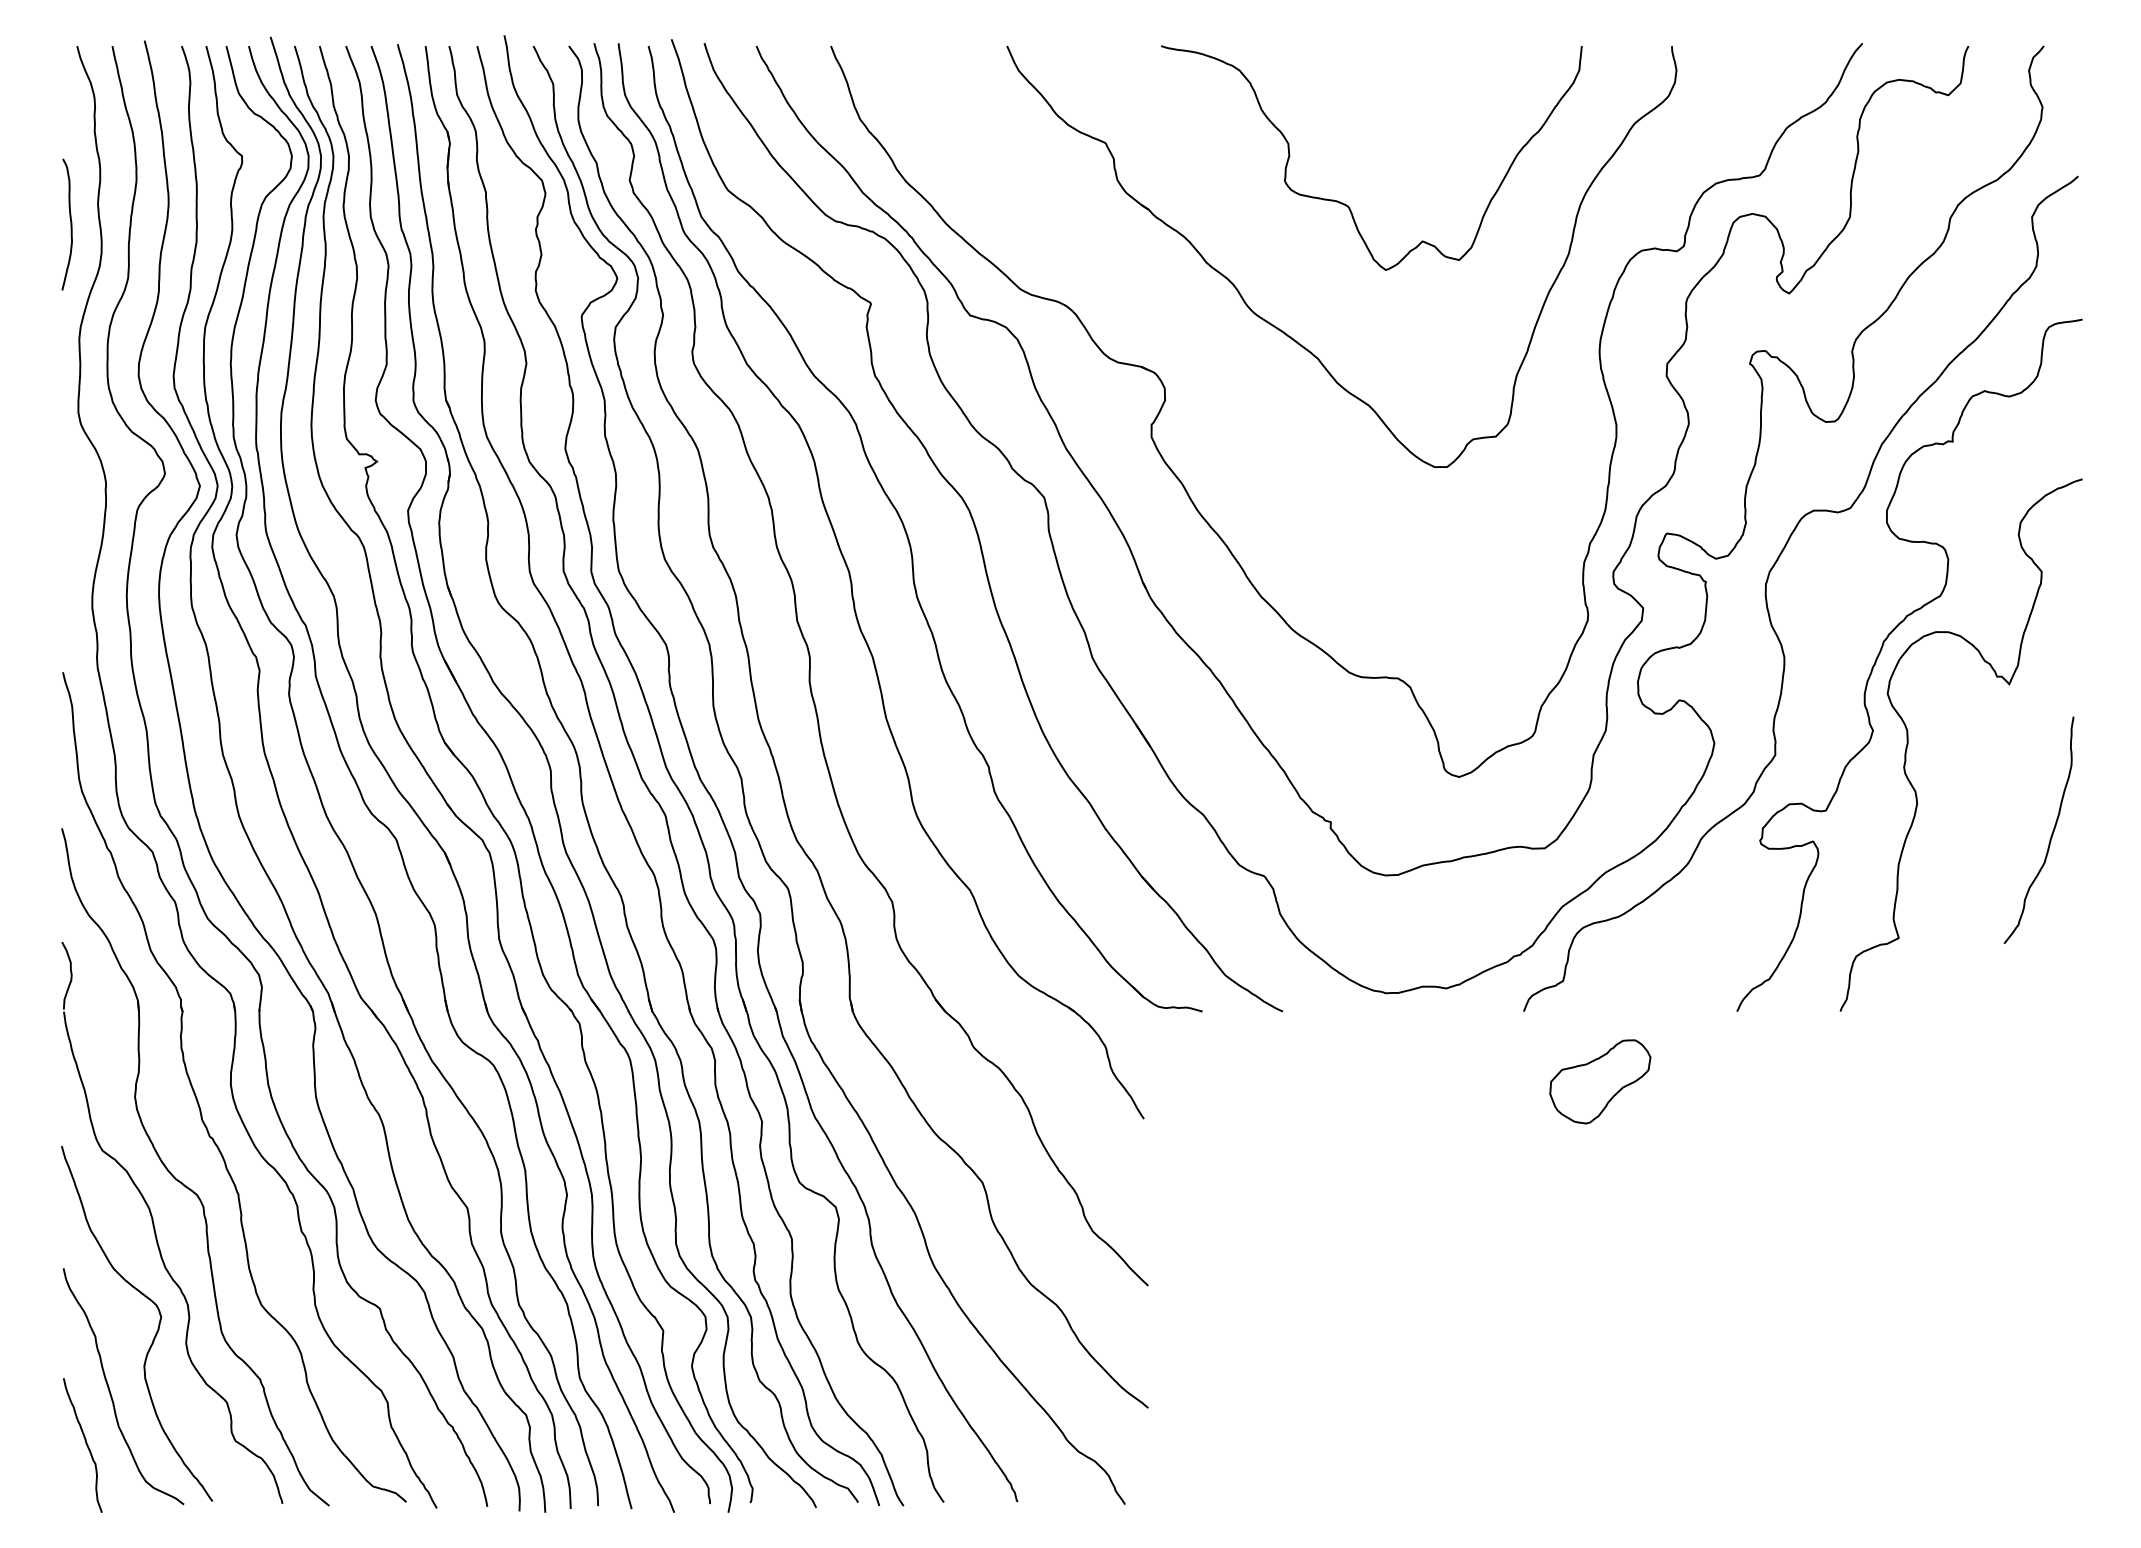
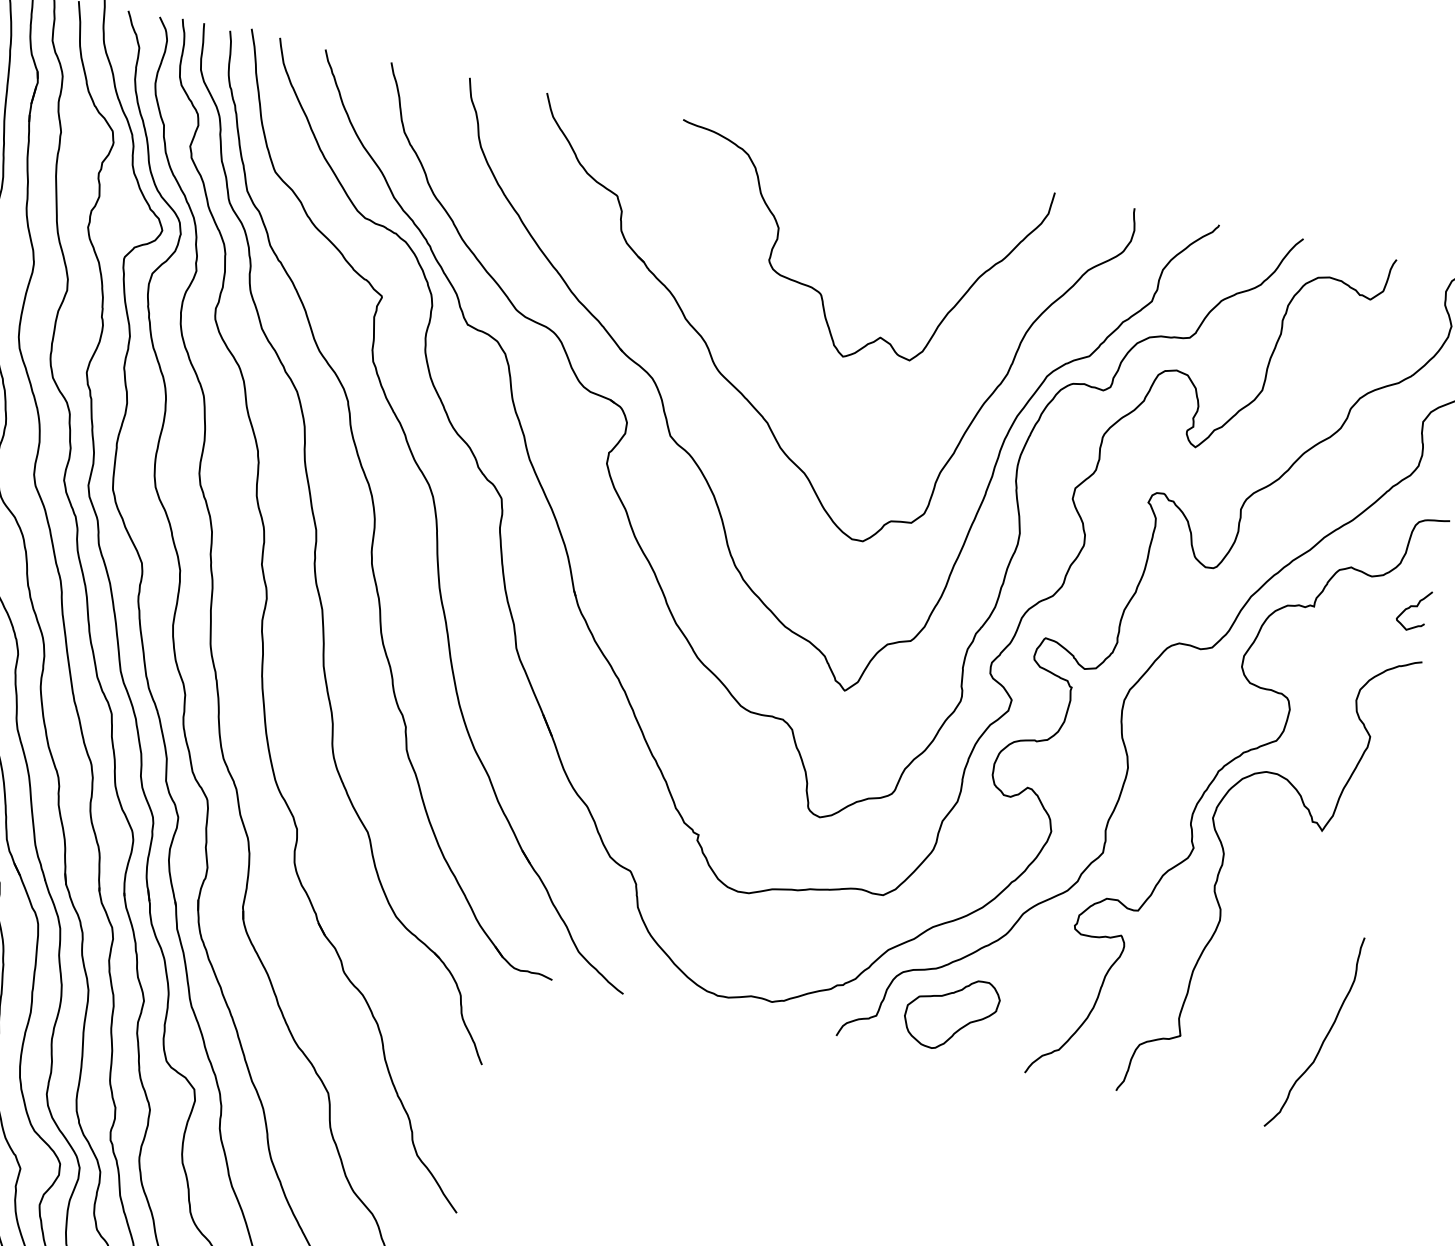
curve: (2060, 421) -> (1412, 607), added
part: (1257, 425) -> (702, 471), added
curve: (2051, 833) -> (1324, 1037), moved
part: (1600, 1081) -> (951, 1013), moved

